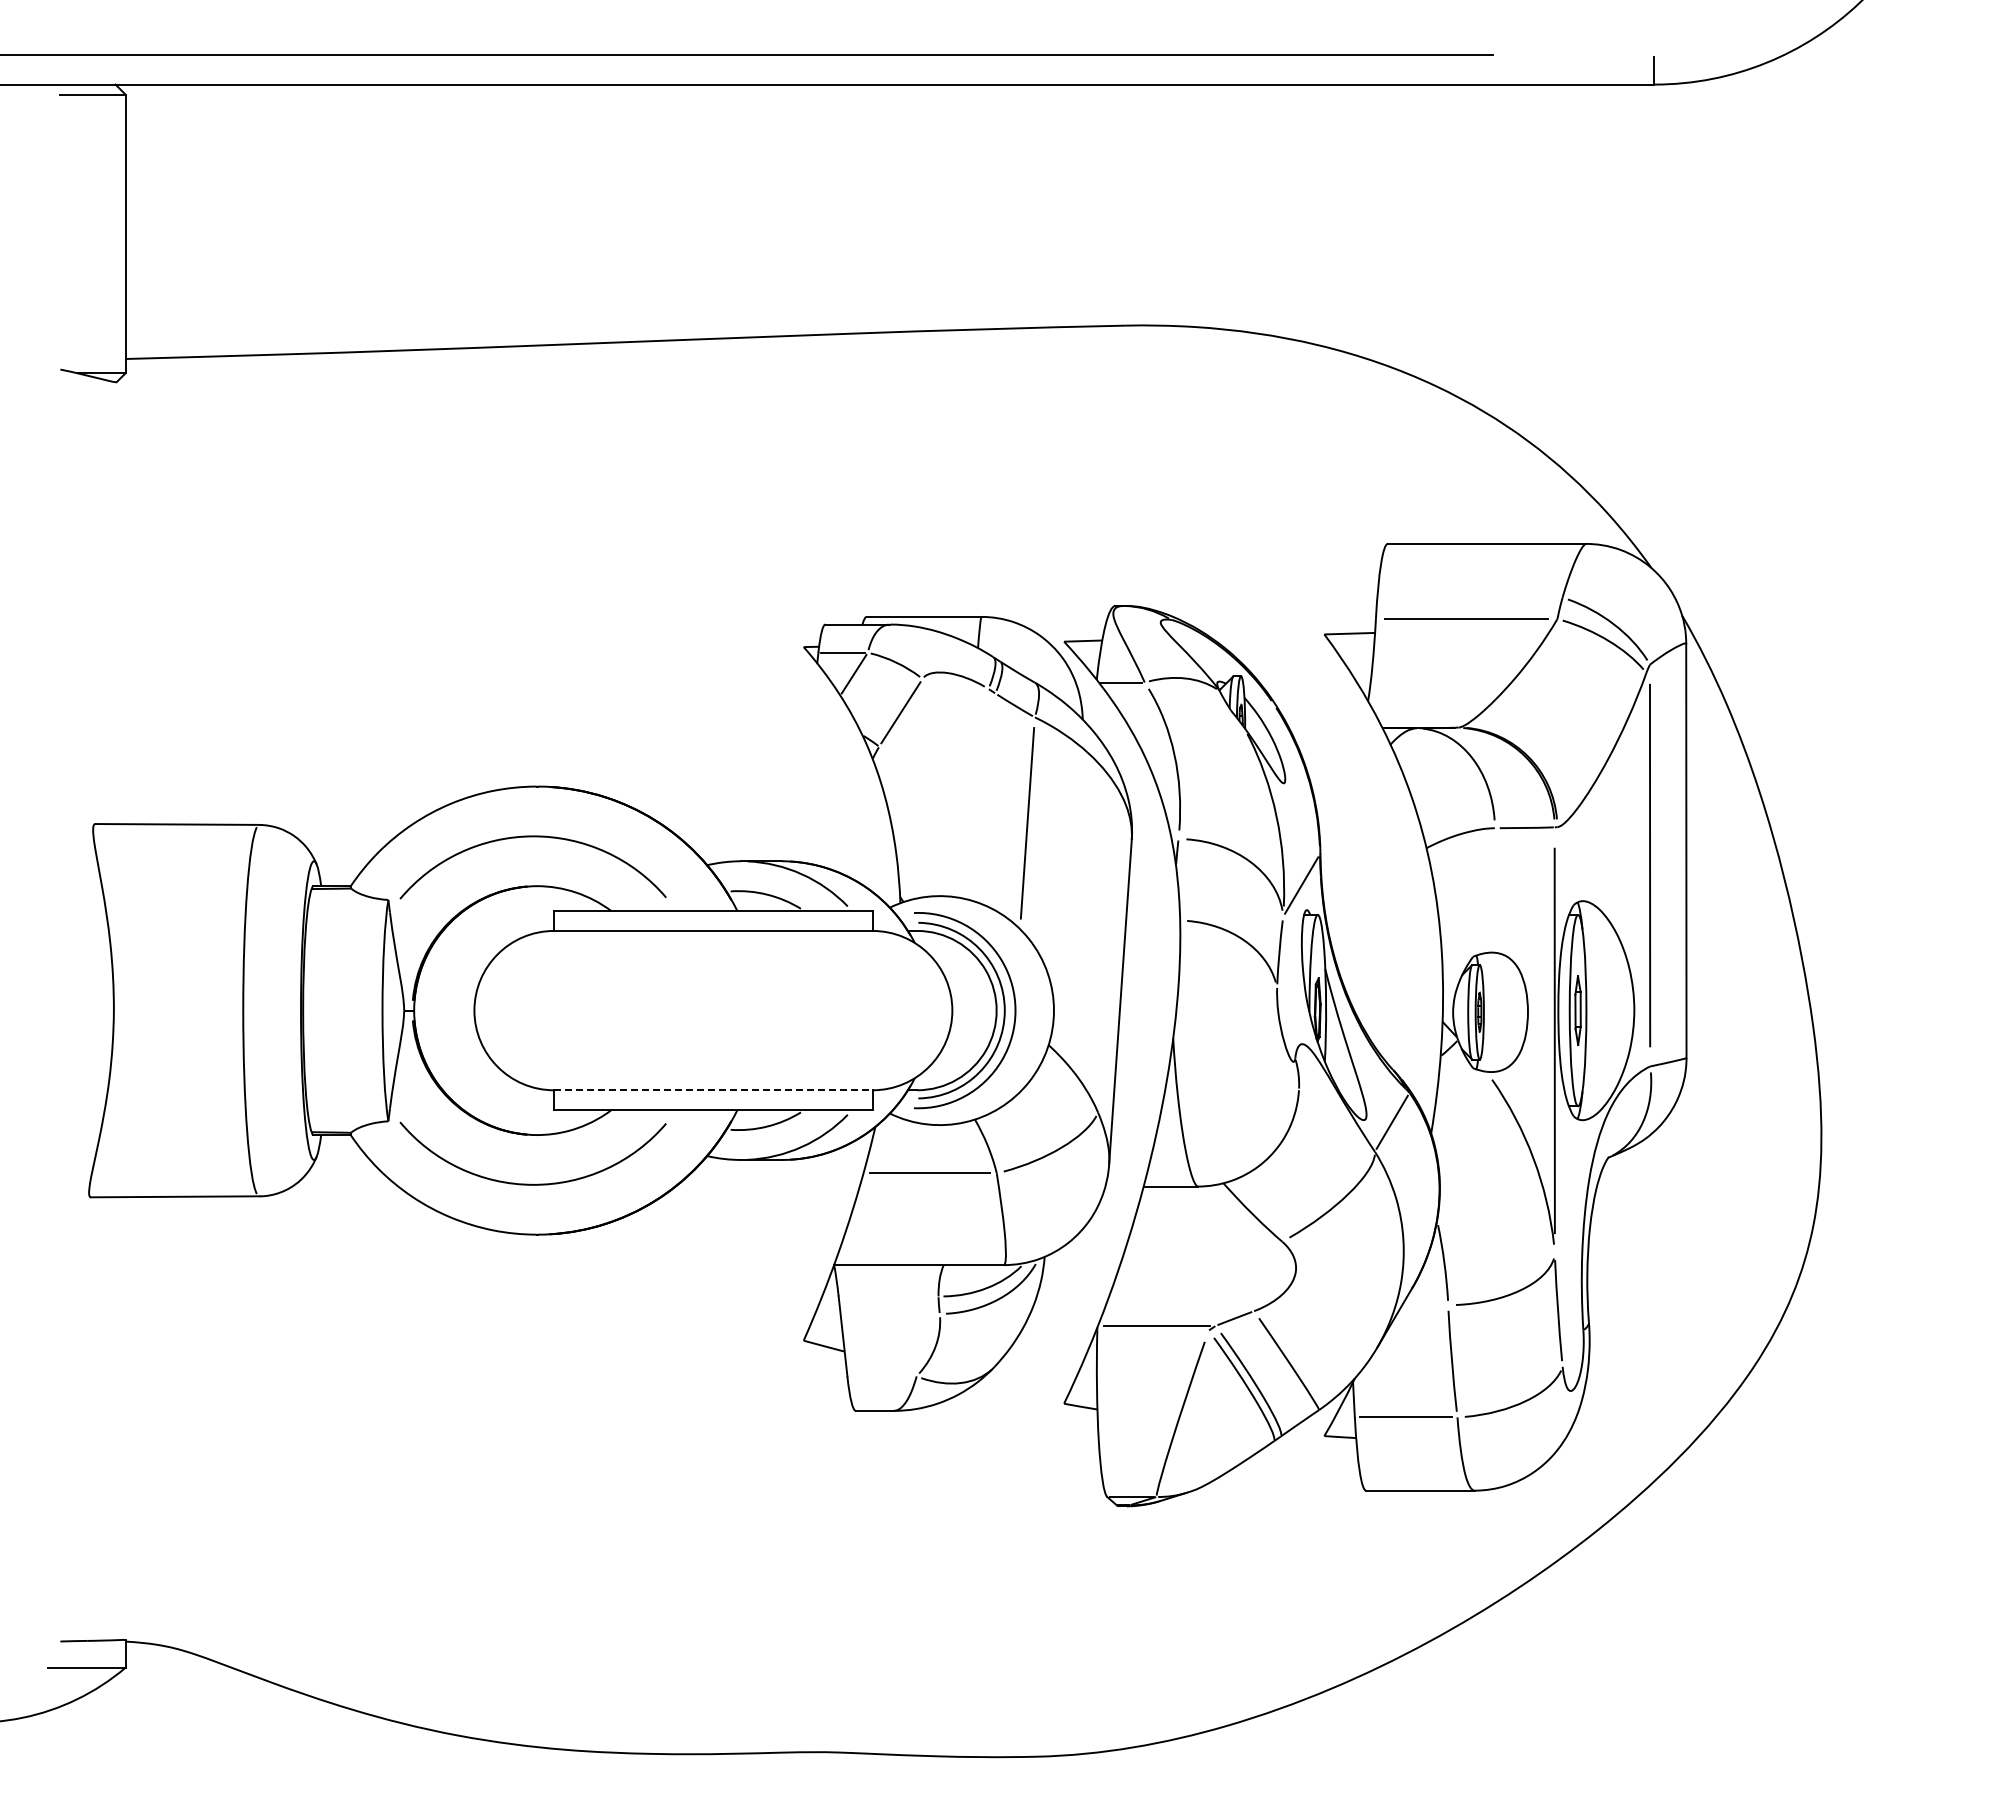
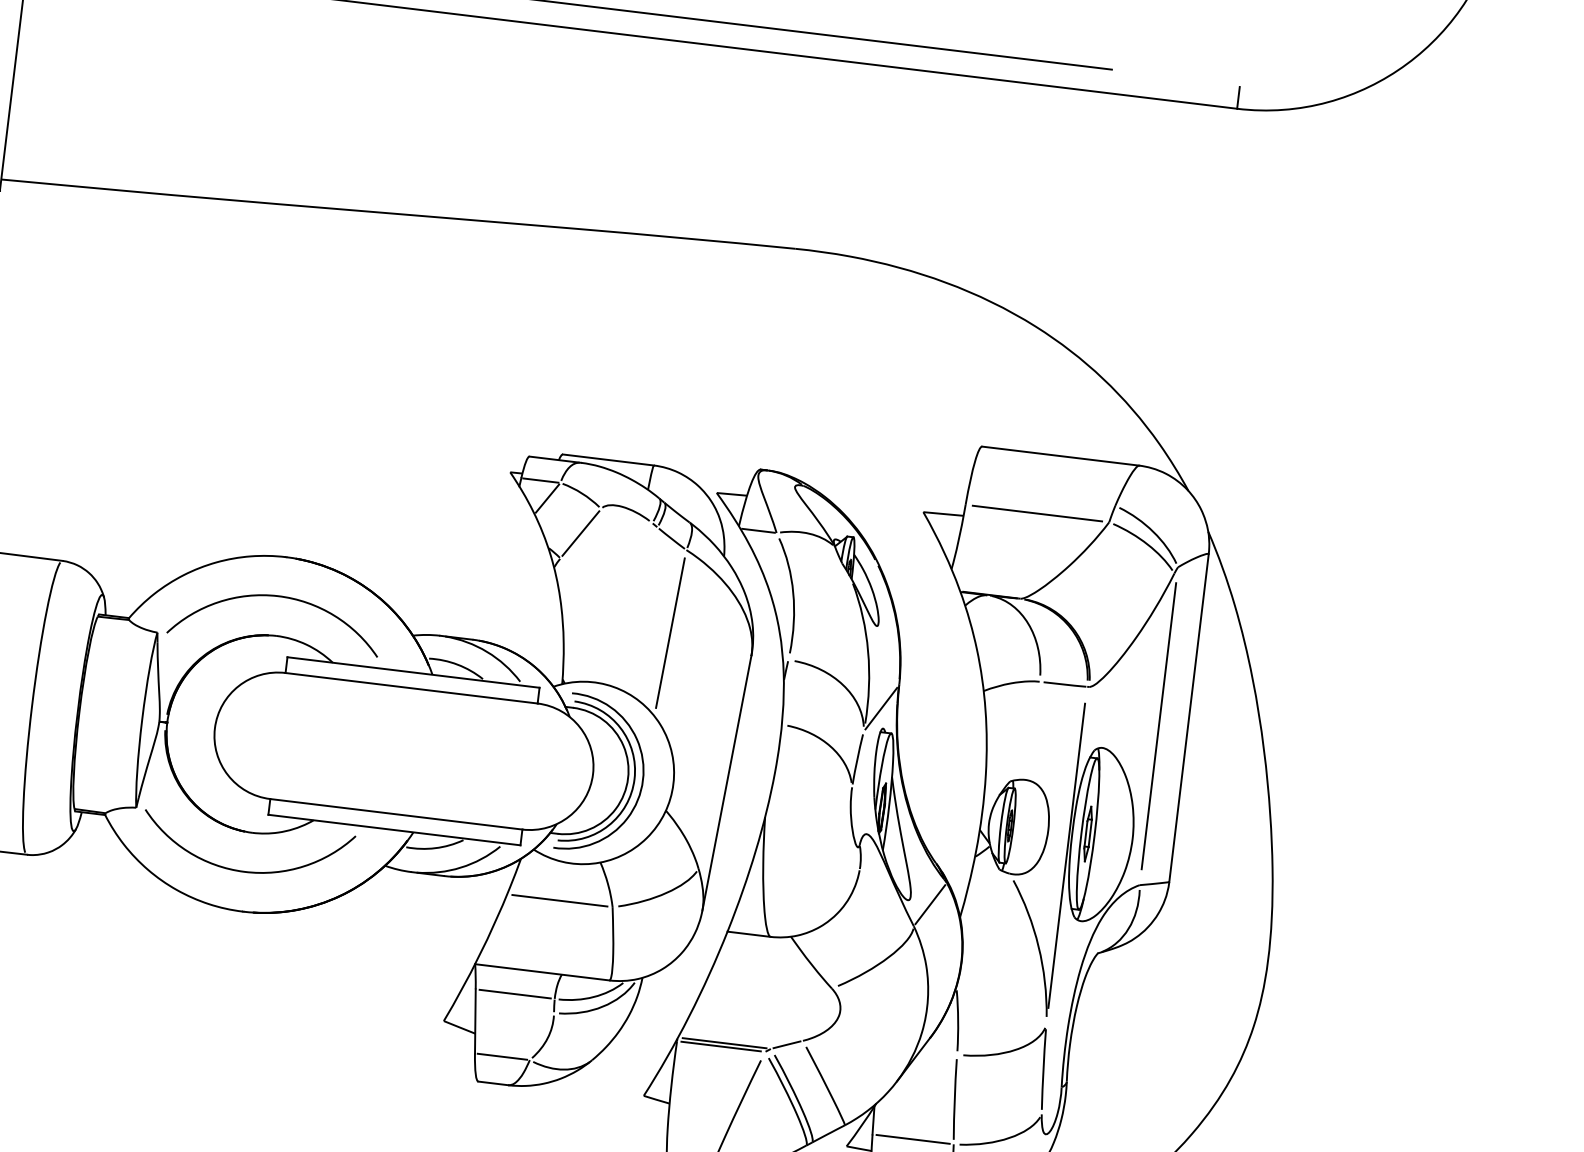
line: (713, 1090) -> (396, 814), dashed -> solid
line: (888, 1296) -> (515, 994), added
line: (1152, 1330) -> (720, 1046), added
line: (881, 1376) -> (501, 1056), added

